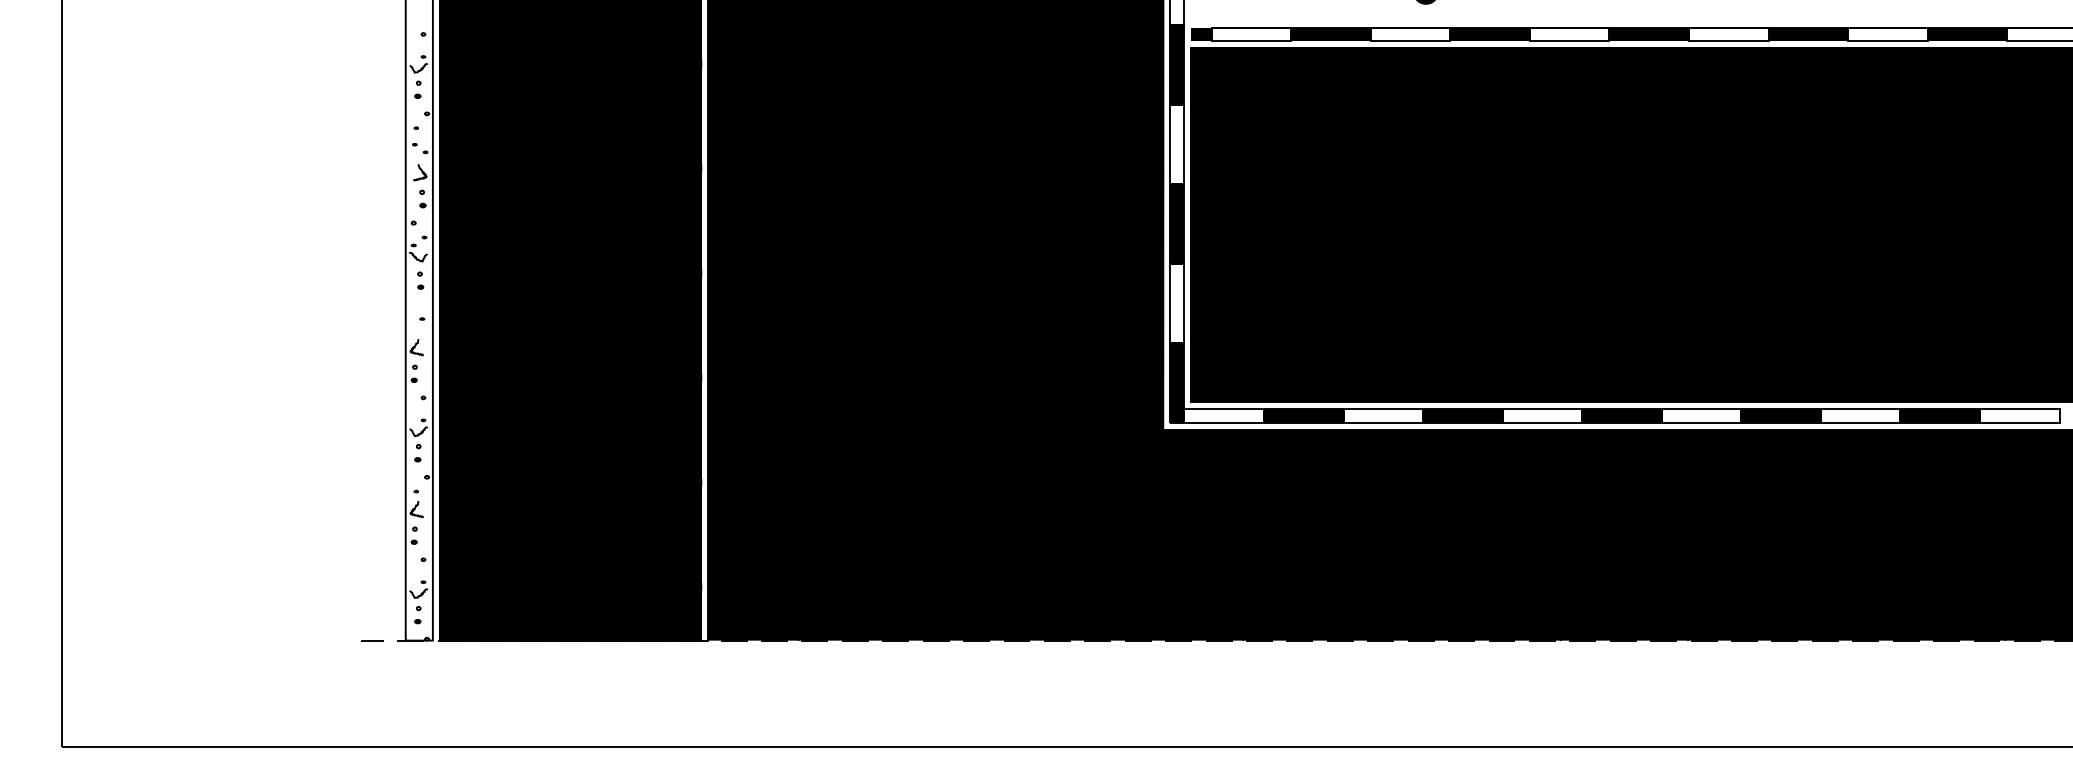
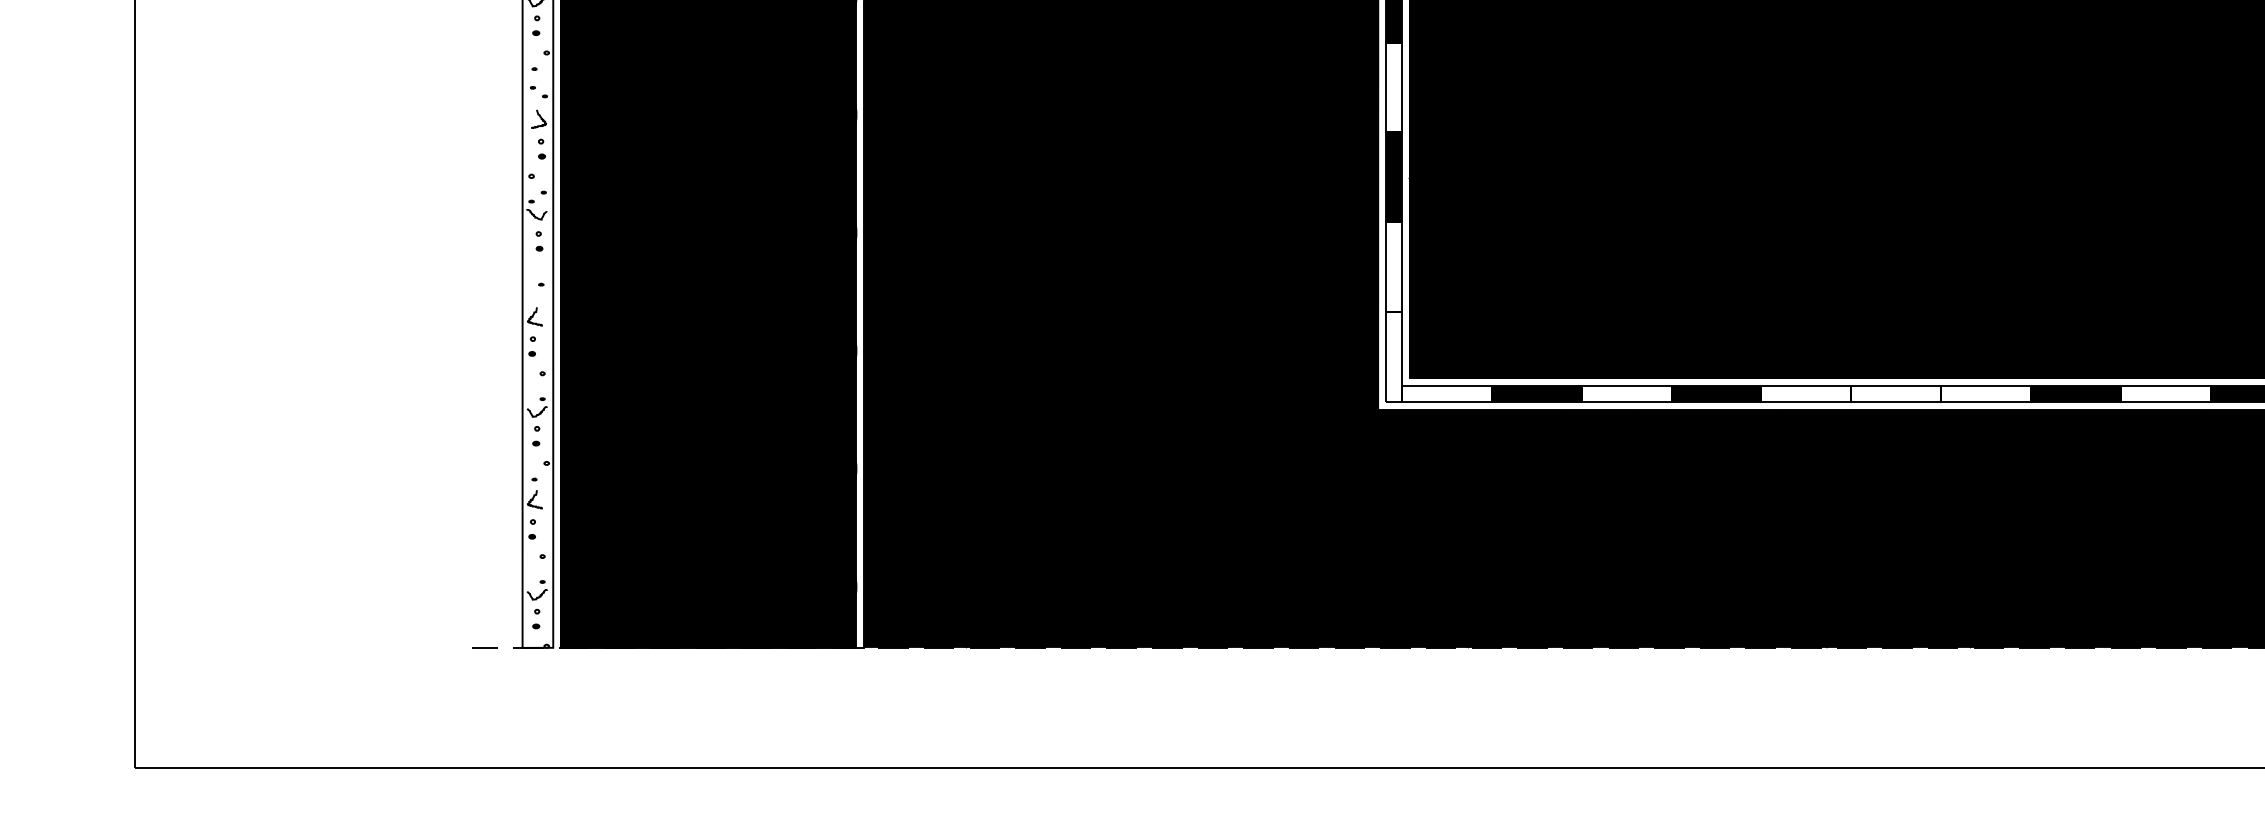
fill: (1177, 382) -> (1394, 356), removed
fill: (1621, 415) -> (1895, 393), removed

